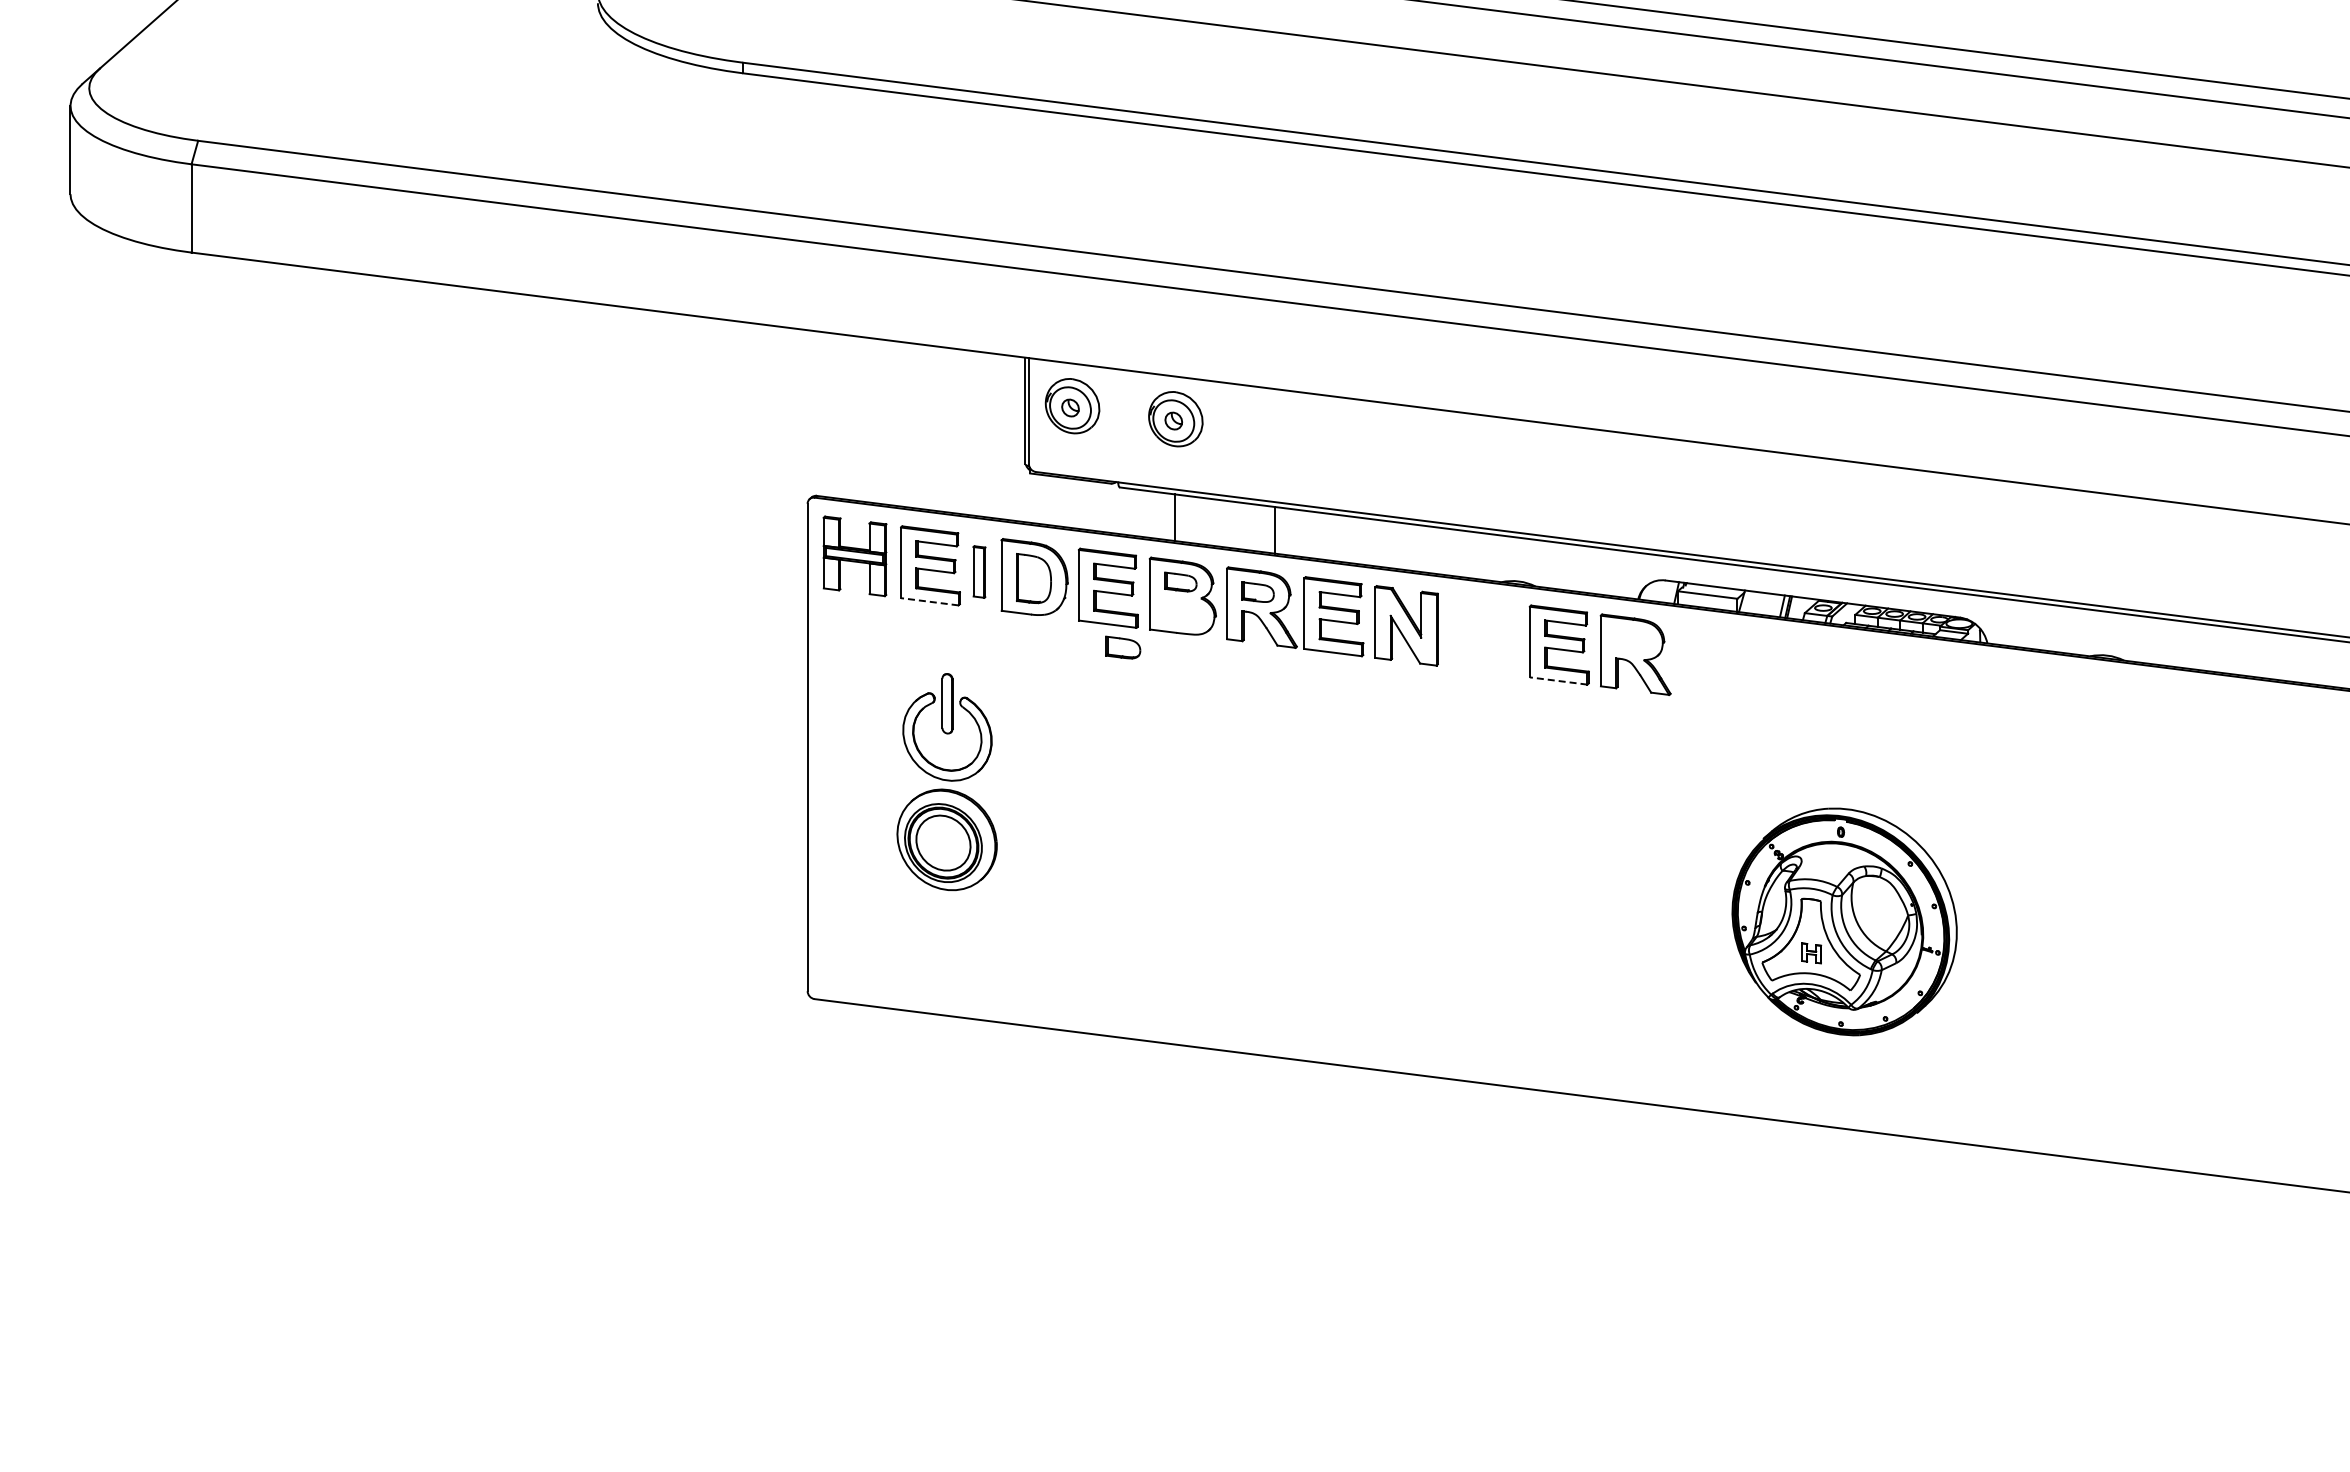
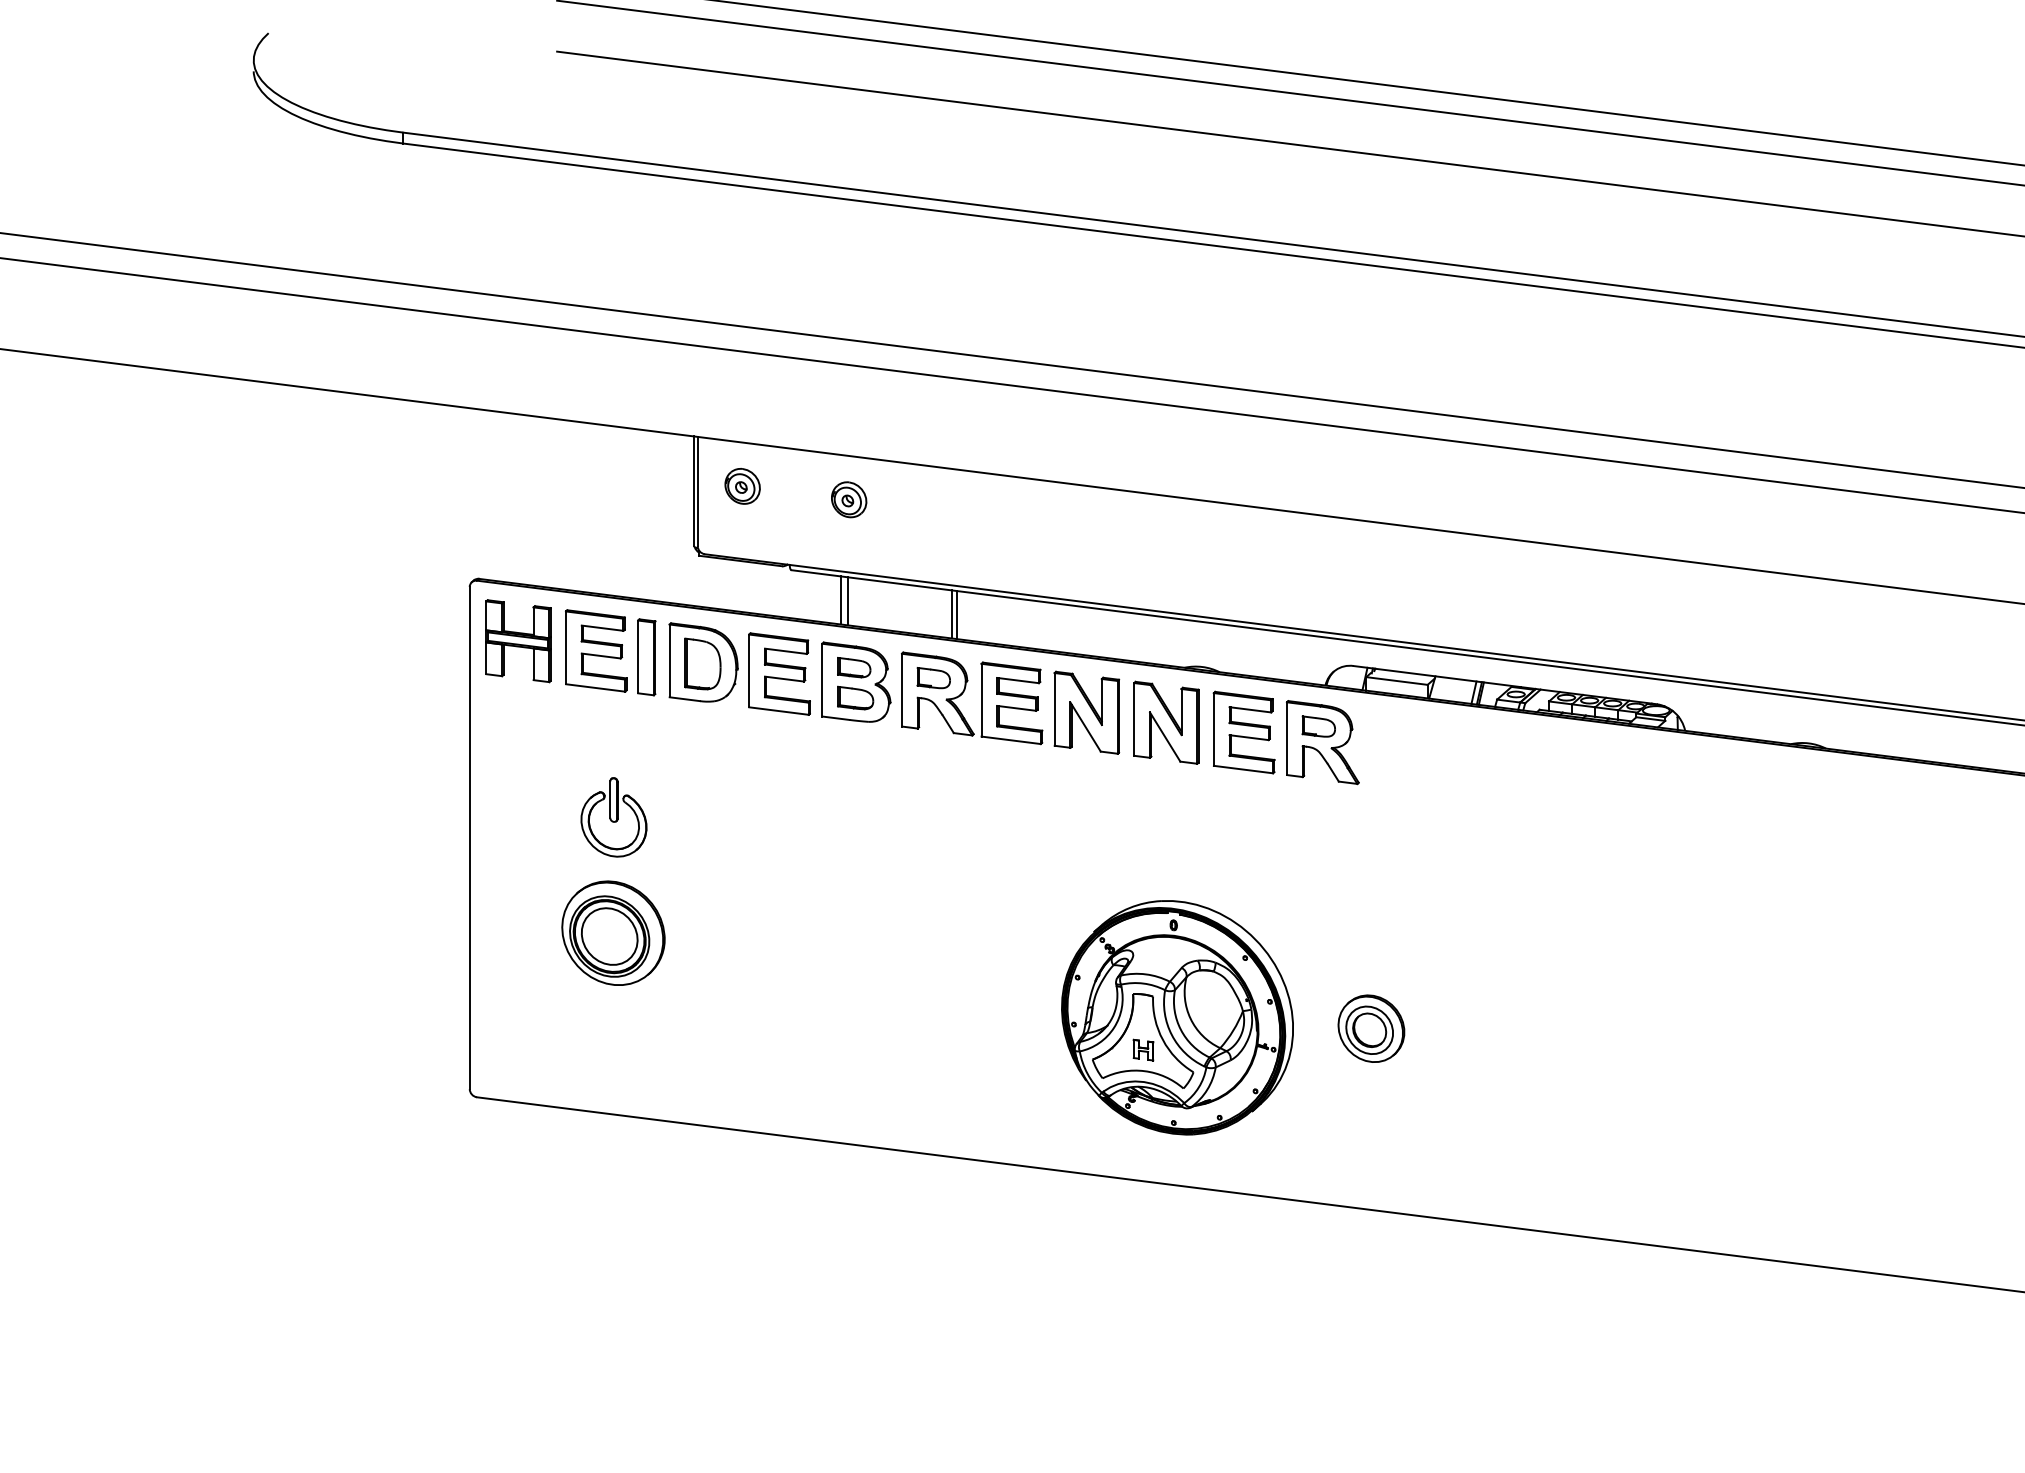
part: (1072, 405) -> (742, 485), size x0.62
part: (1175, 418) -> (848, 499), size x0.62
line: (1167, 516) -> (840, 600), added
line: (1280, 530) -> (956, 614), added
part: (979, 571) -> (646, 656), size x1.43
line: (929, 601) -> (595, 687), dashed -> solid
part: (1483, 635) -> (1166, 722), added
part: (1631, 638) -> (1318, 725), added
part: (1123, 647) -> (855, 697), moved
line: (1558, 681) -> (1243, 770), dashed -> solid
part: (947, 727) -> (613, 817), size x0.71
part: (1844, 921) -> (1177, 1017), moved
part: (1682, 932) -> (1371, 1028), added

